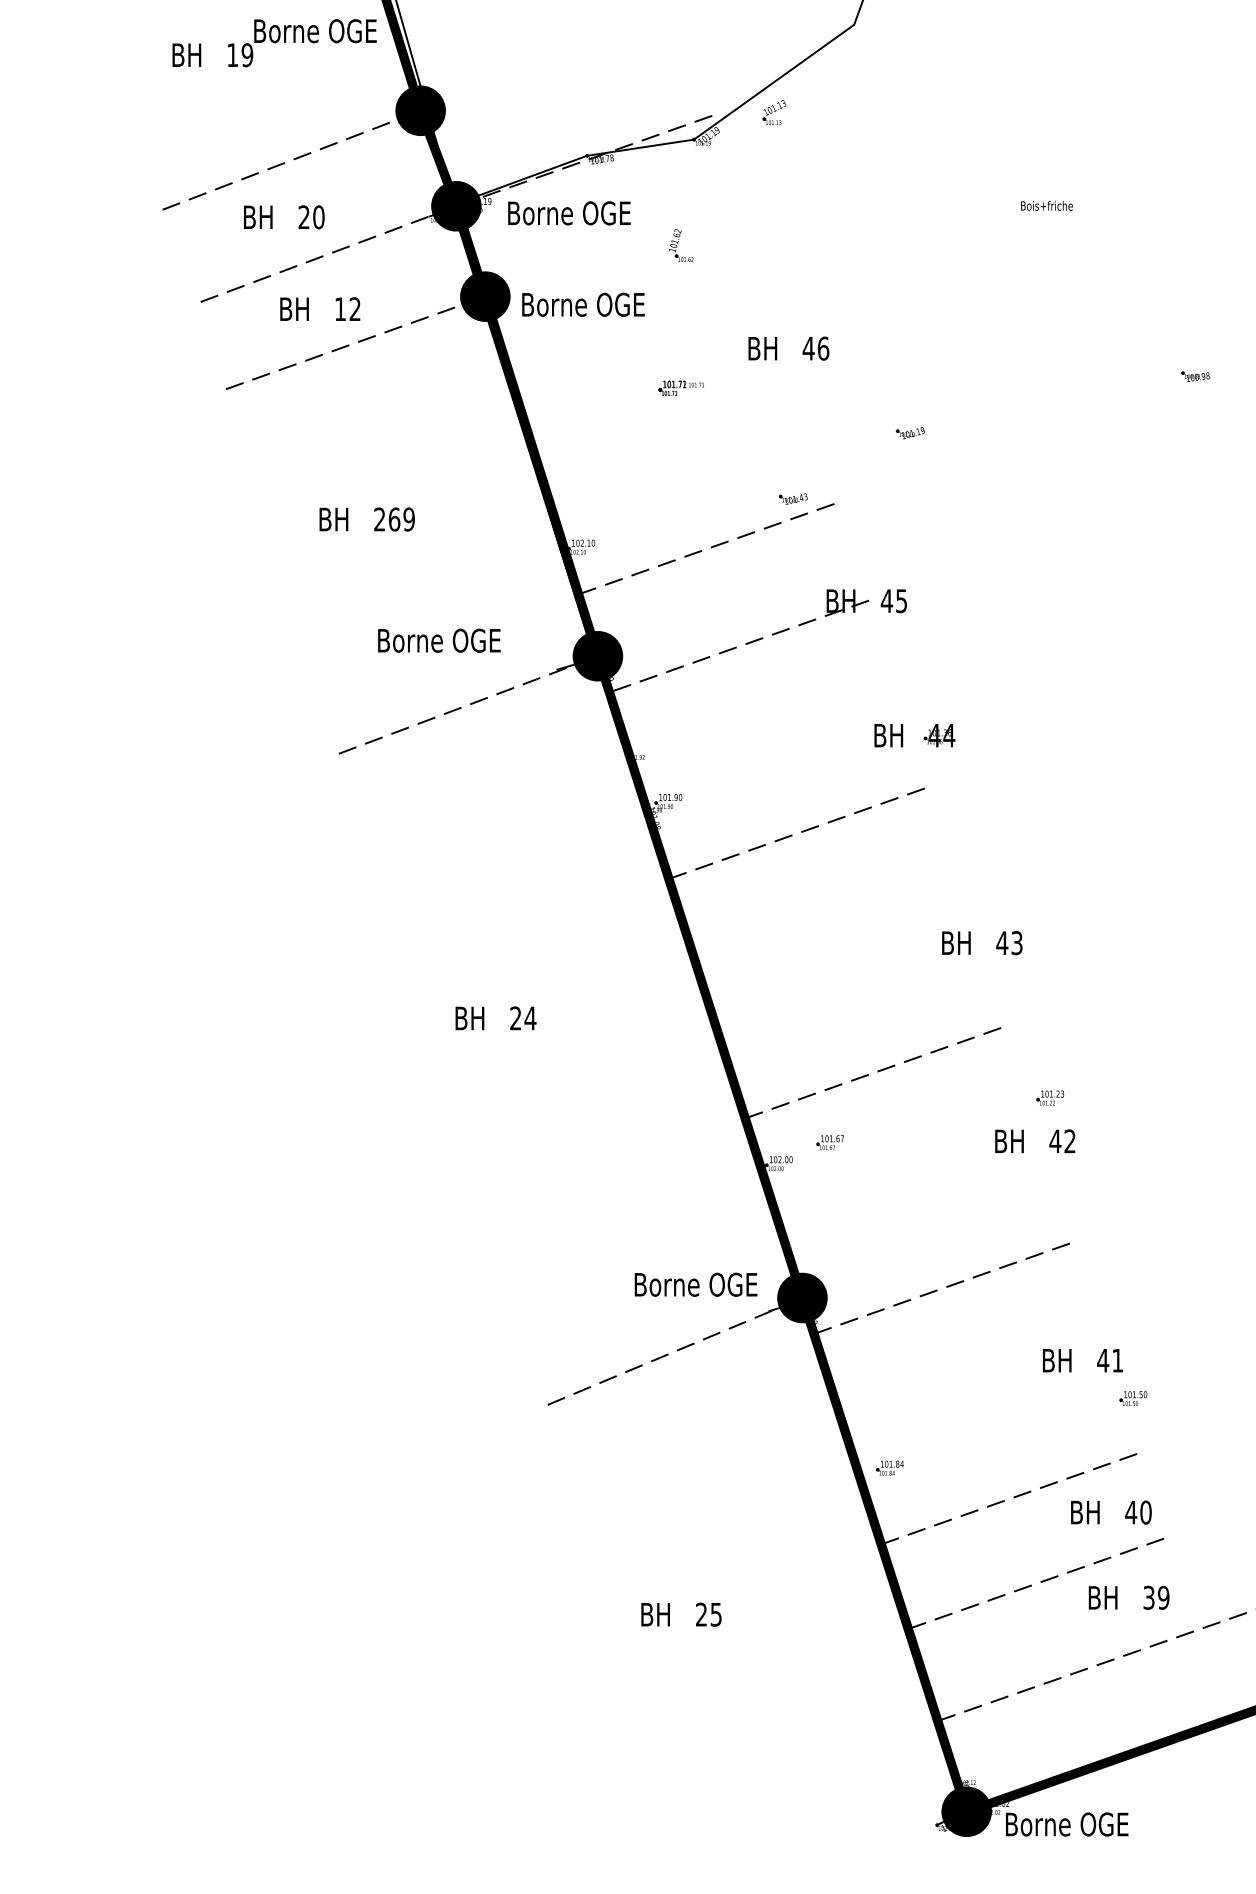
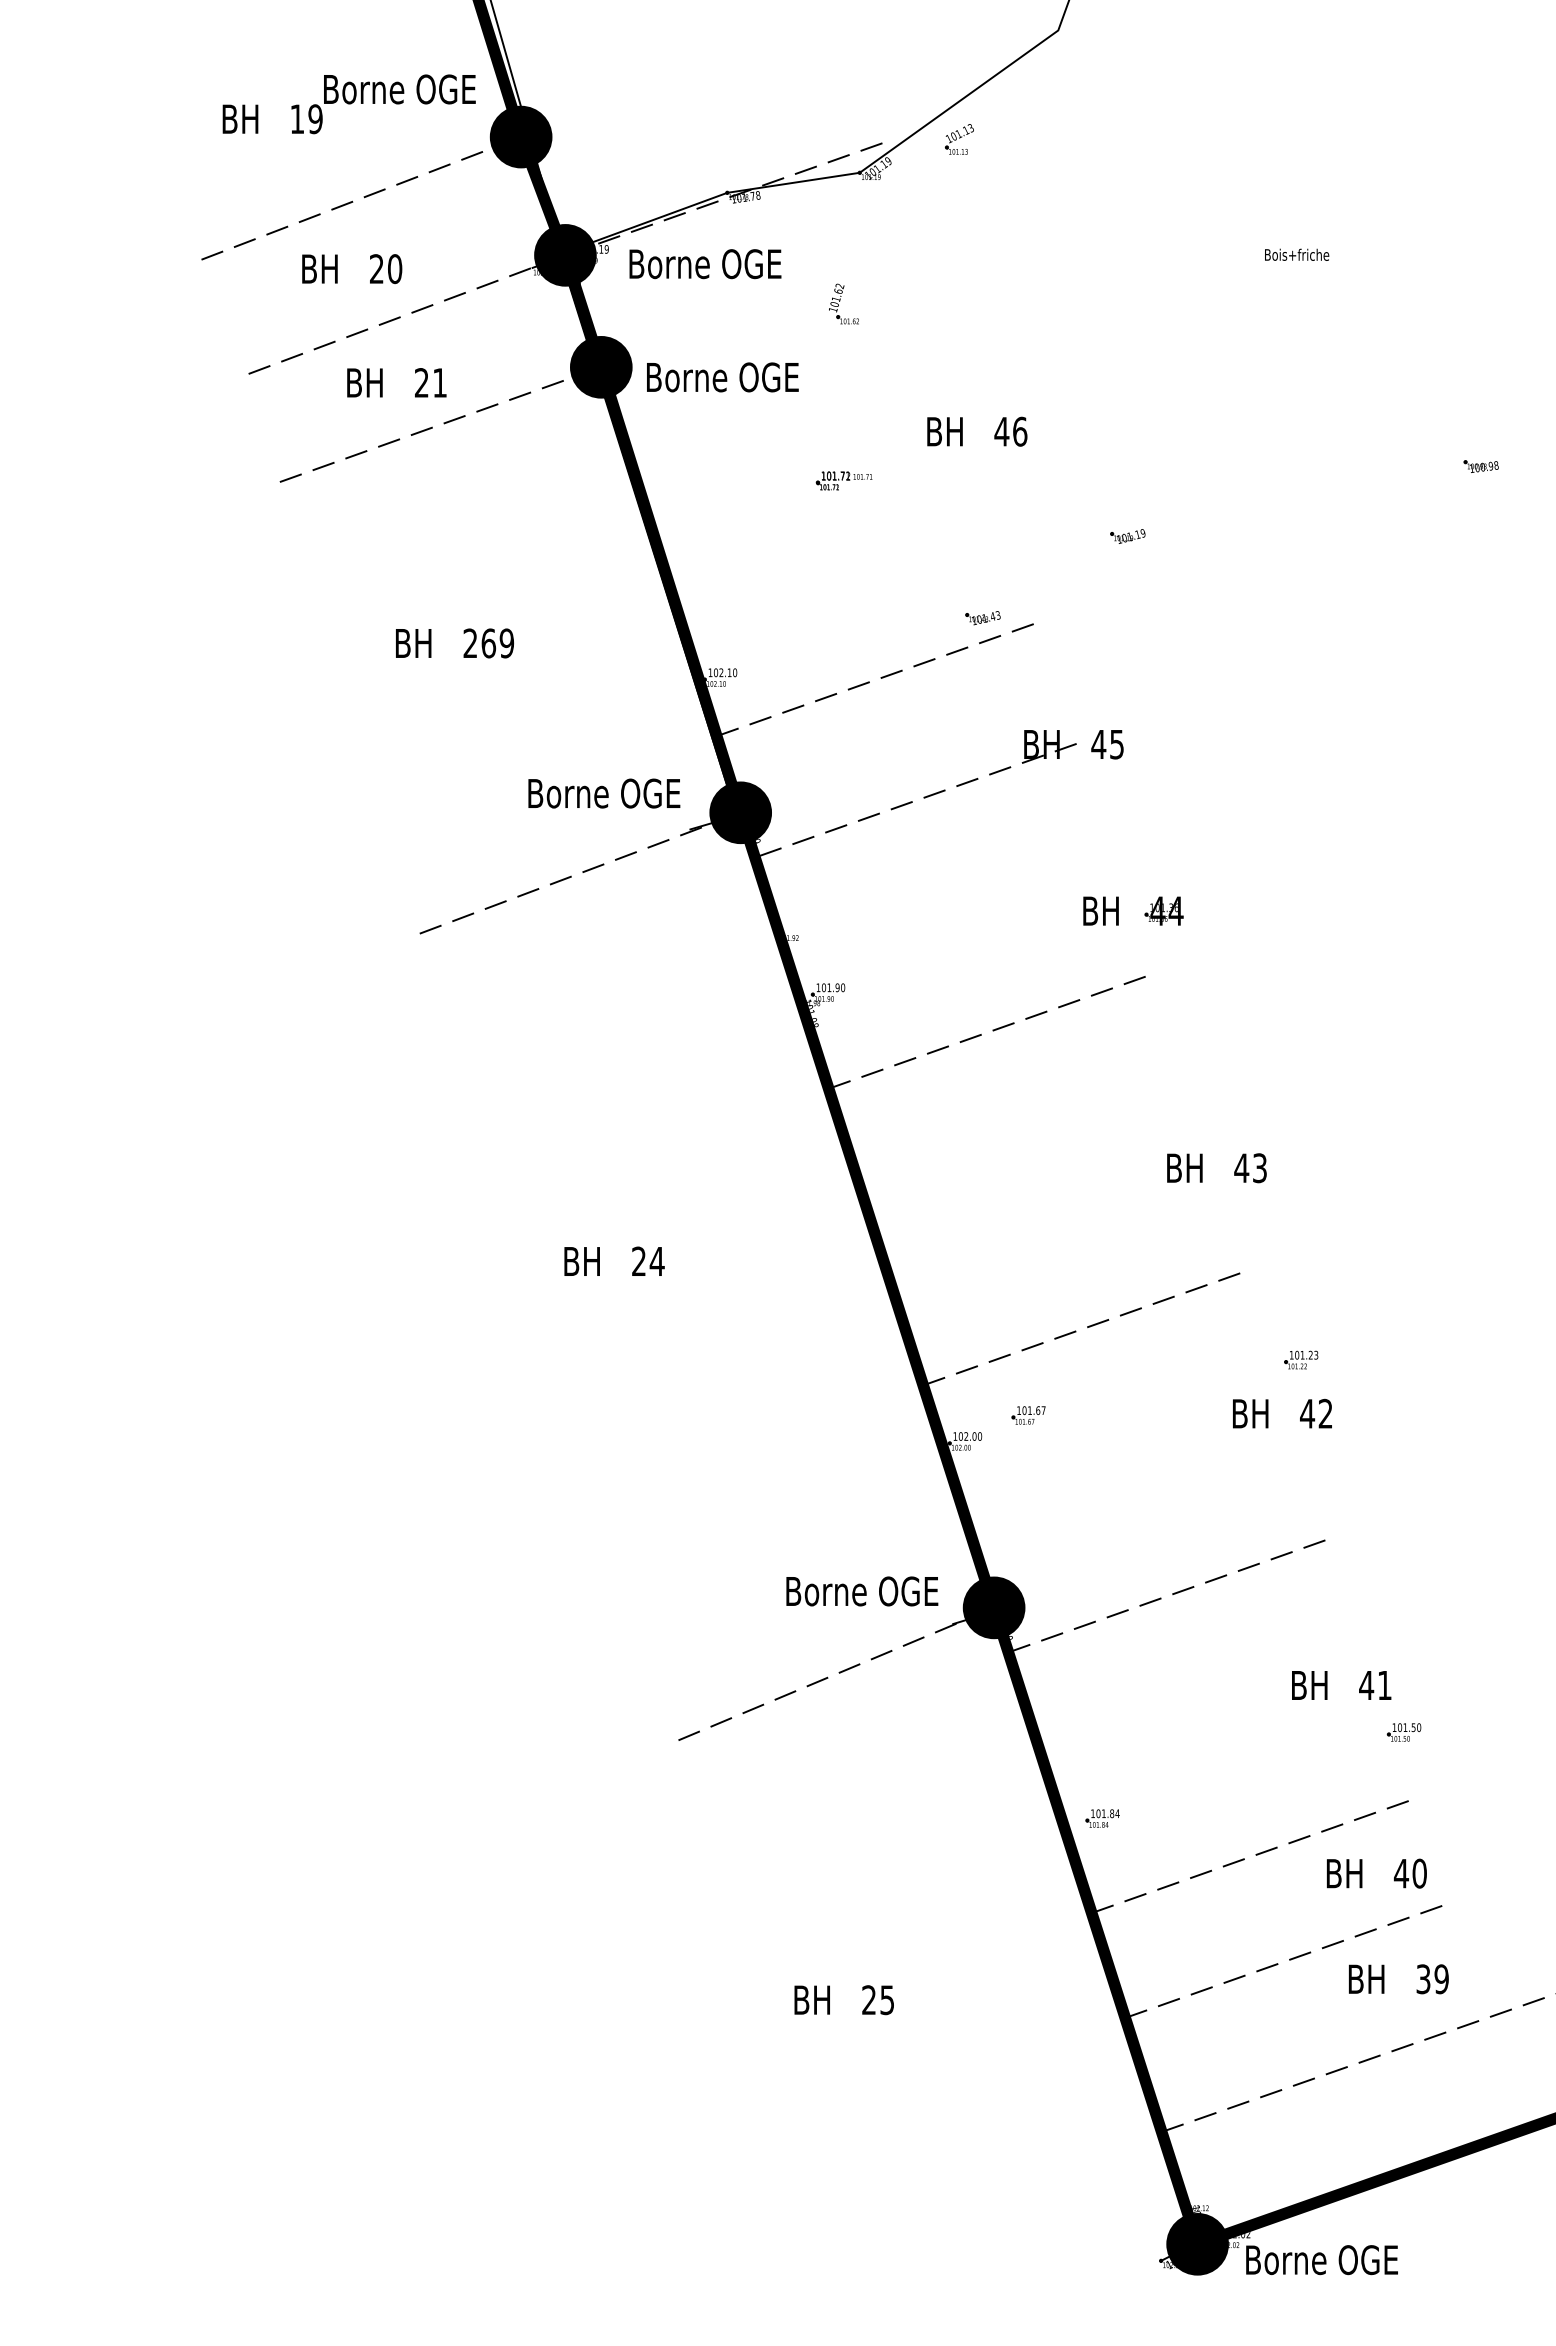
text: (274, 43) -> (348, 104), moved
text: (347, 308) -> (430, 382), 12 -> 21
text: (439, 640) -> (604, 793), moved

